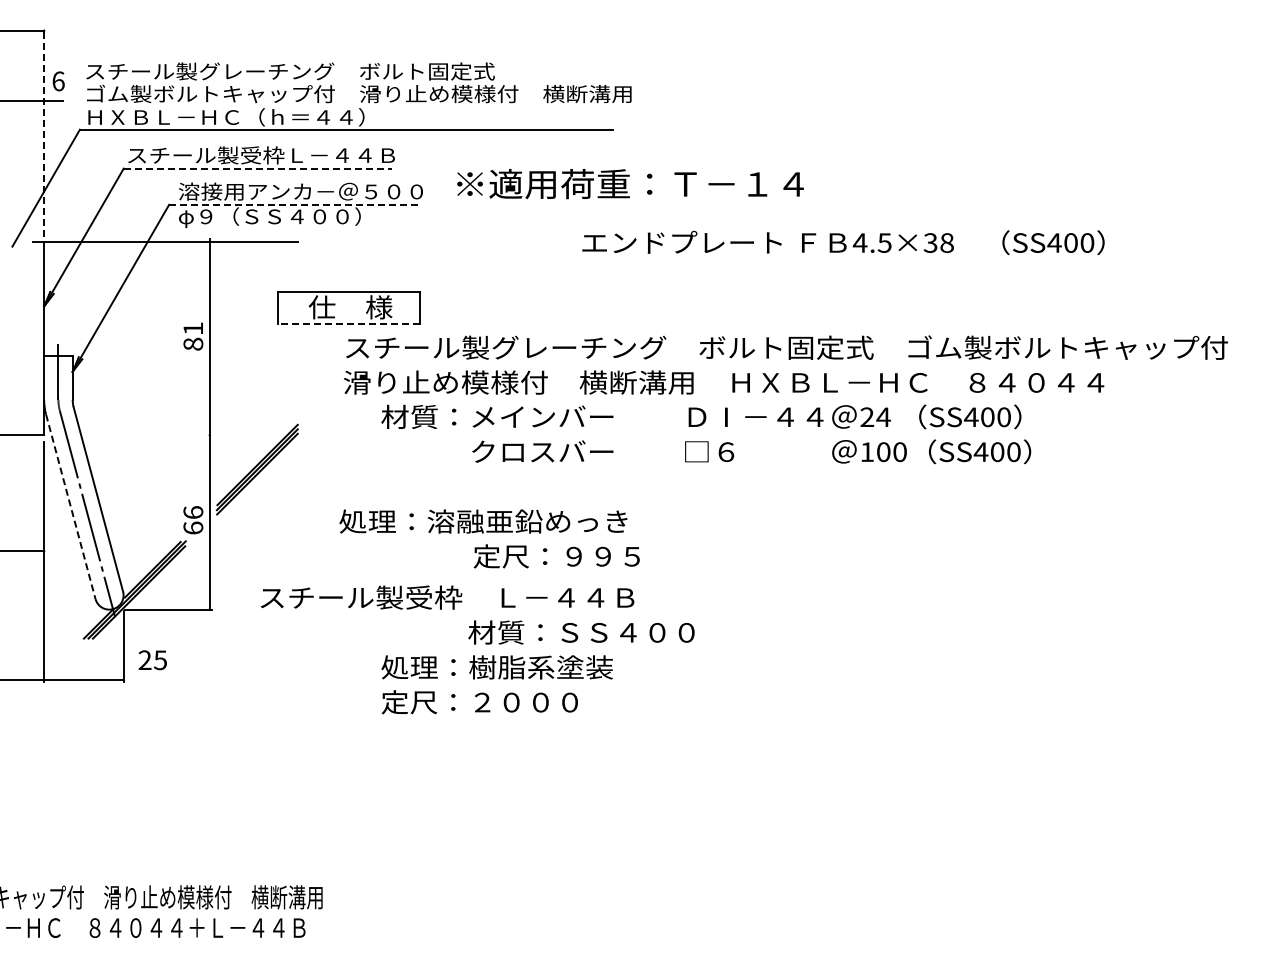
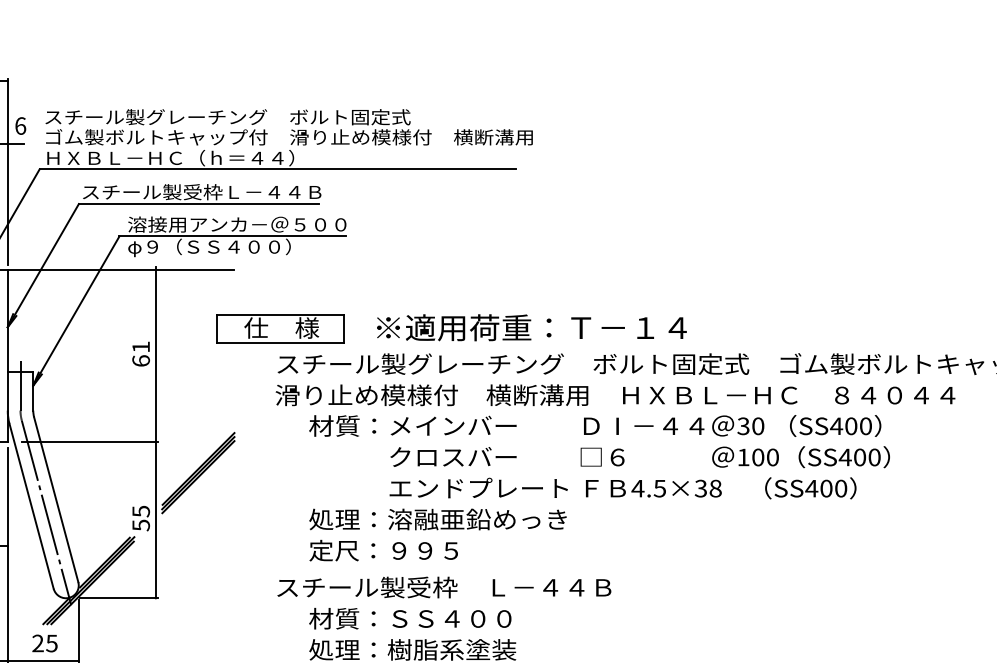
line: (44, 132) -> (8, 171), dashed -> solid
line: (258, 168) -> (199, 203), dashed -> solid
text: (630, 184) -> (531, 328), moved
line: (295, 204) -> (232, 236), dashed -> solid
text: (843, 242) -> (623, 488), moved
line: (348, 324) -> (279, 343), dashed -> solid
text: (193, 343) -> (141, 360), 81 -> 61
text: (875, 417) -> (750, 426), 24 -> 30
line: (135, 435) -> (89, 442), added
line: (70, 506) -> (31, 506), dashed -> solid
text: (193, 520) -> (141, 518), 66 -> 55
text: (483, 521) -> (438, 519), moved
text: (556, 556) -> (383, 550), moved
text: (447, 597) -> (444, 587), moved
text: (581, 632) -> (410, 618), moved
text: (152, 660) -> (44, 643), moved

